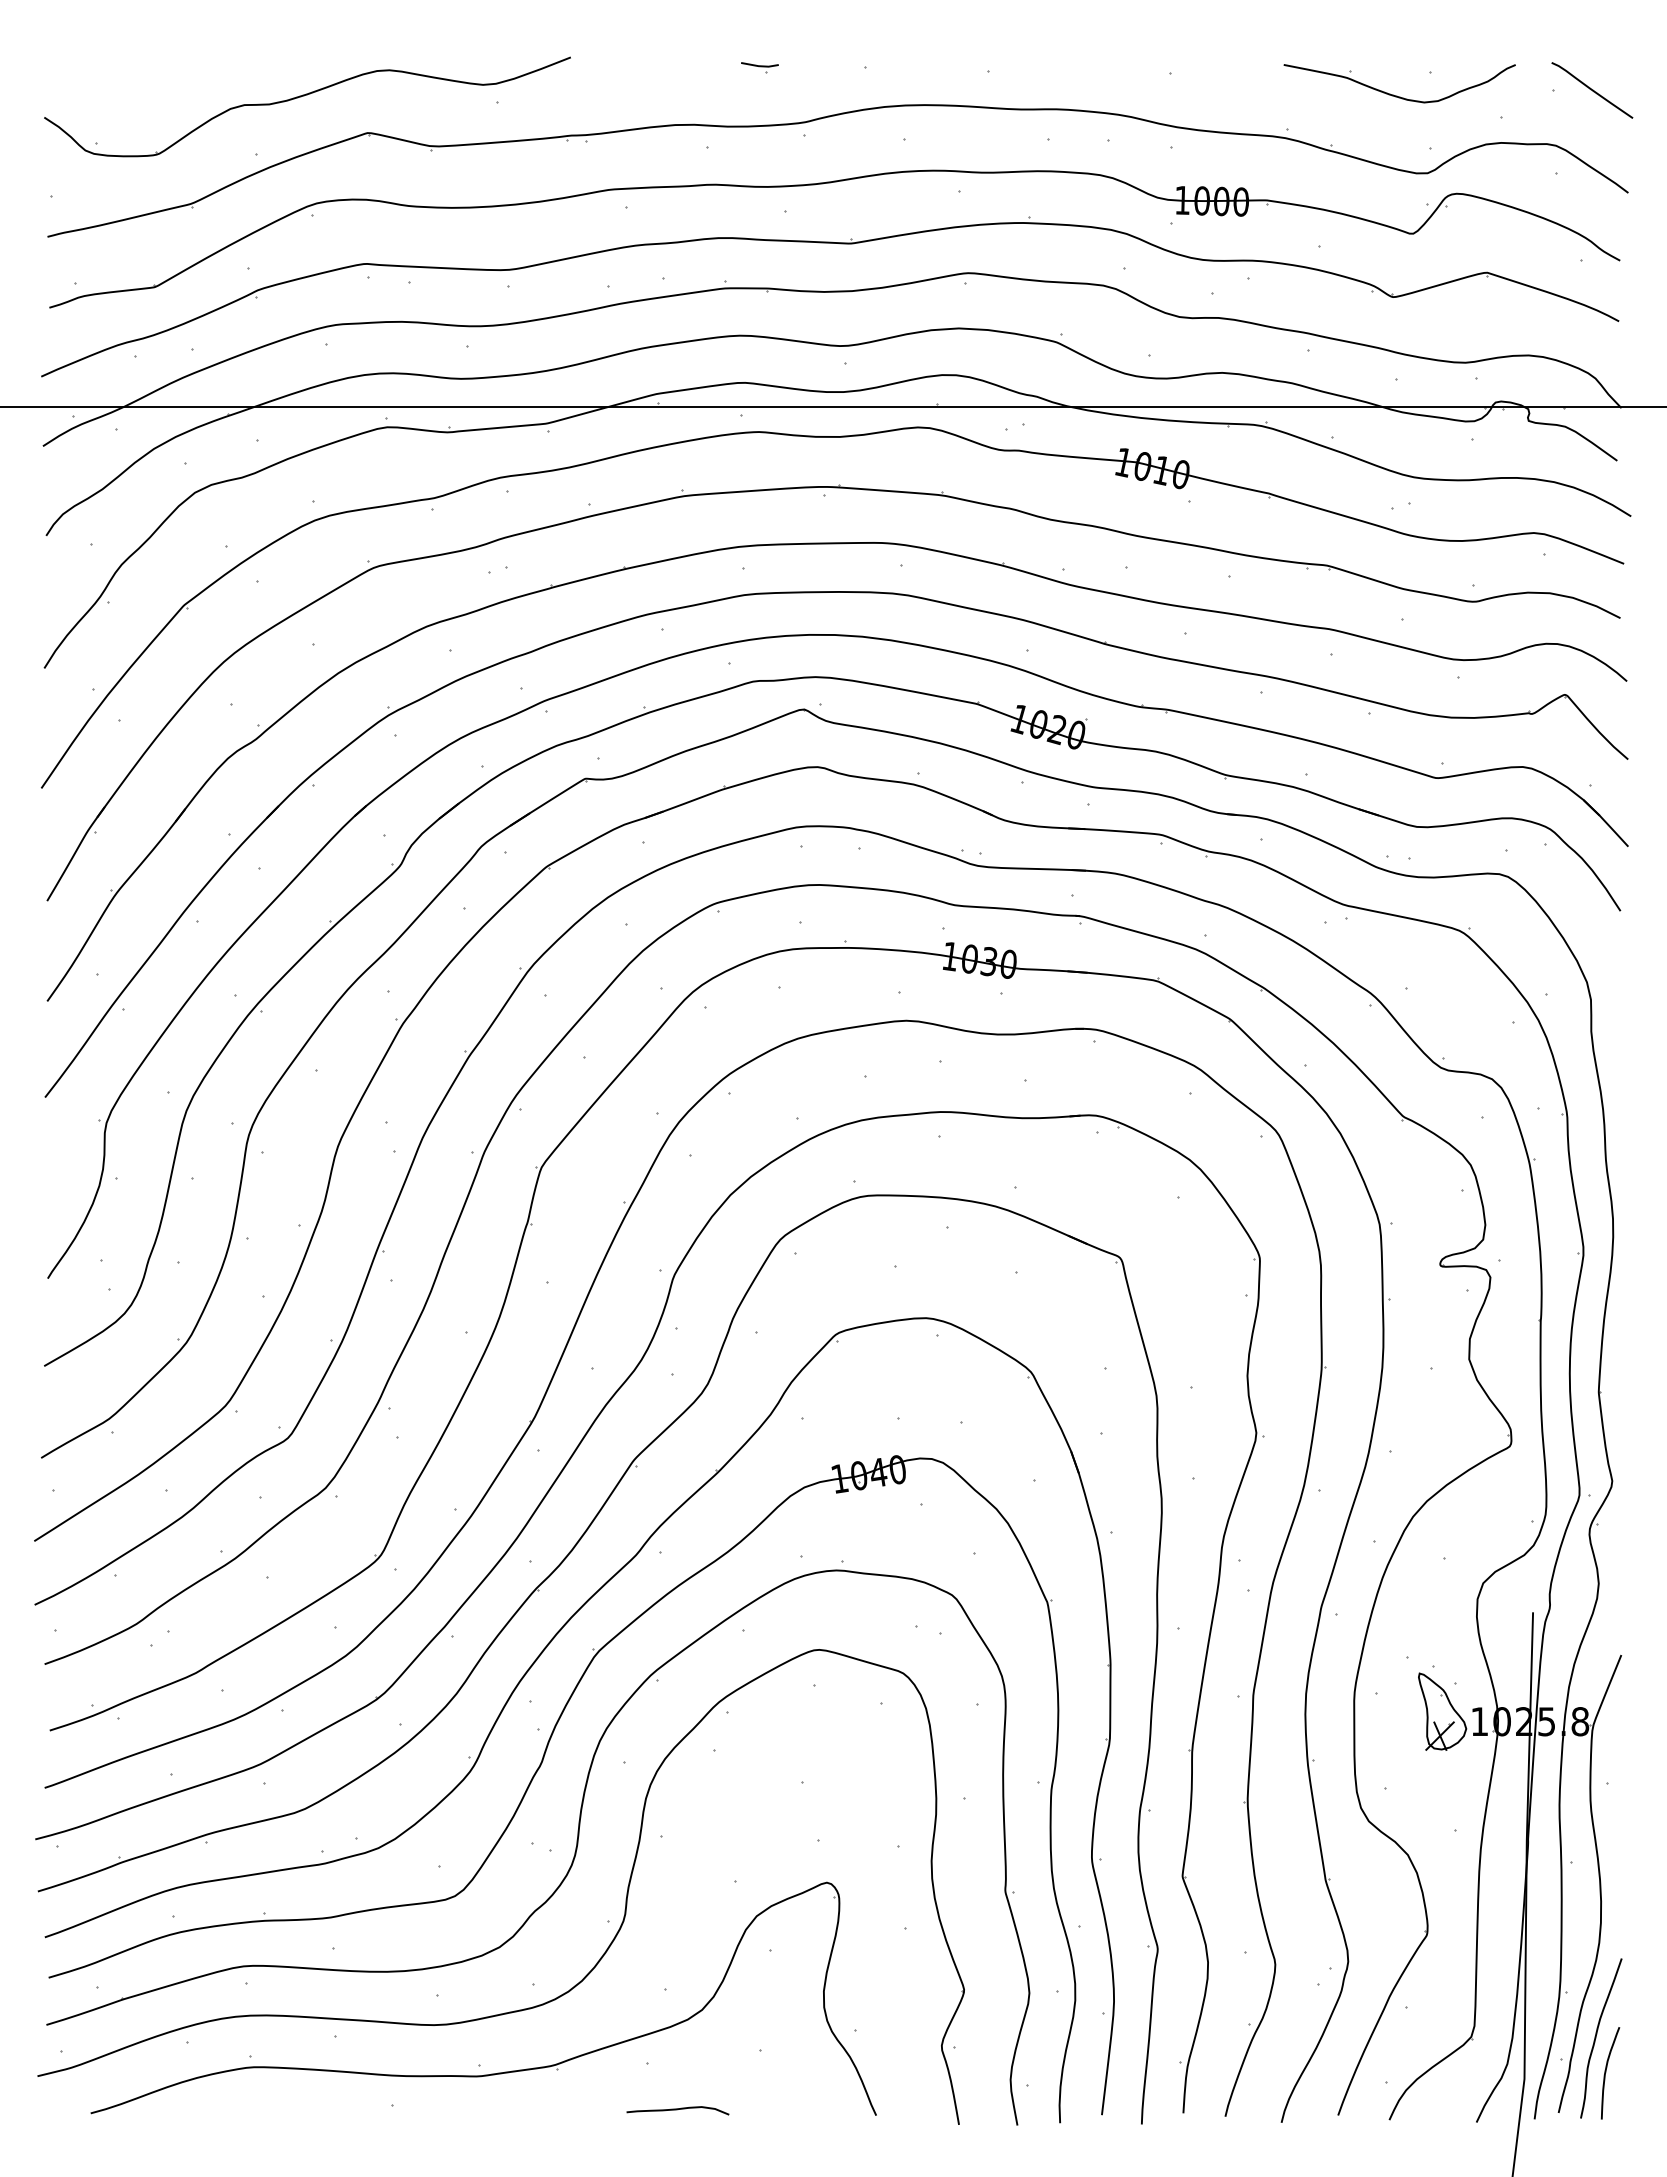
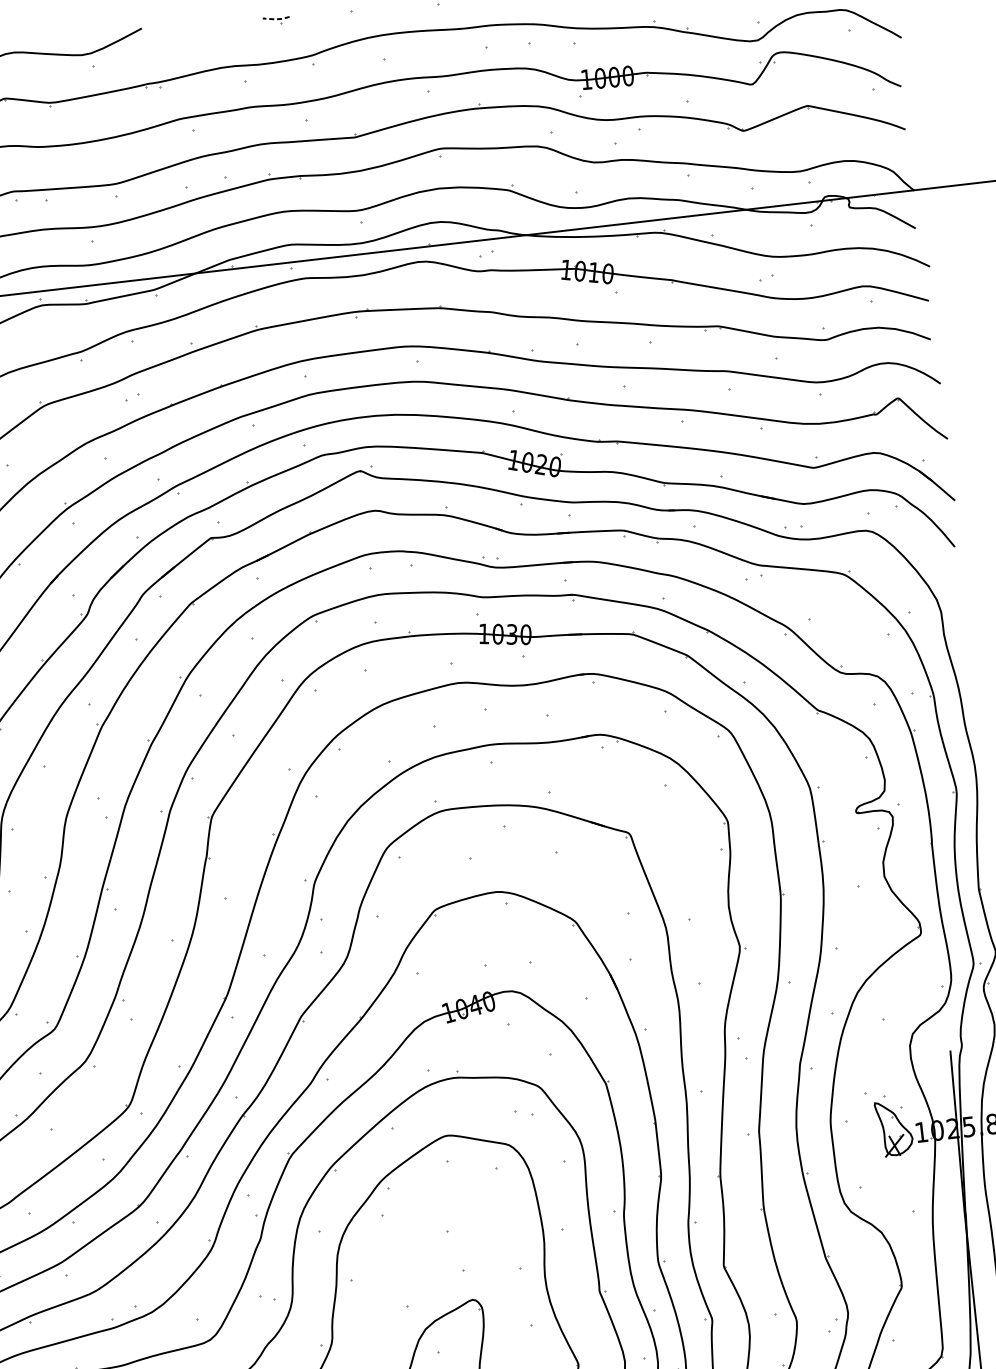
line: (760, 66) -> (276, 19), solid -> dashed

